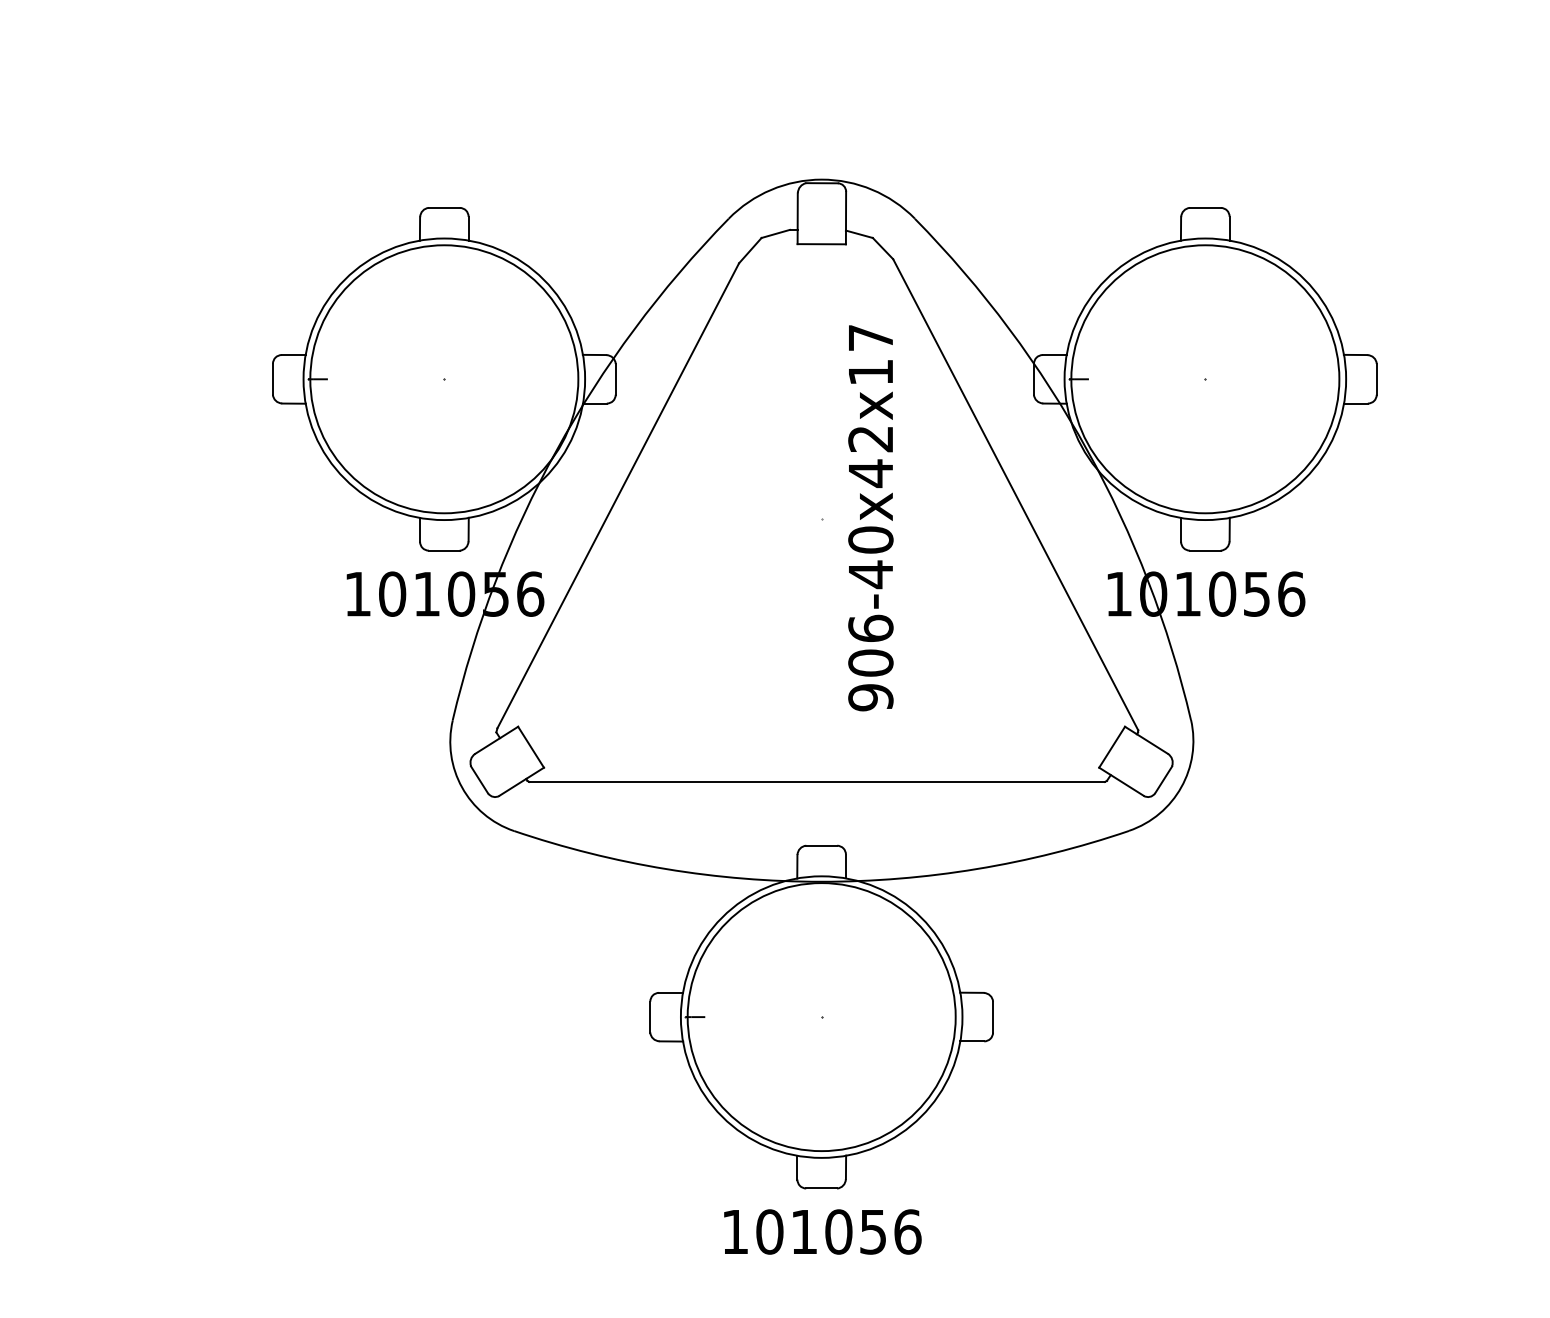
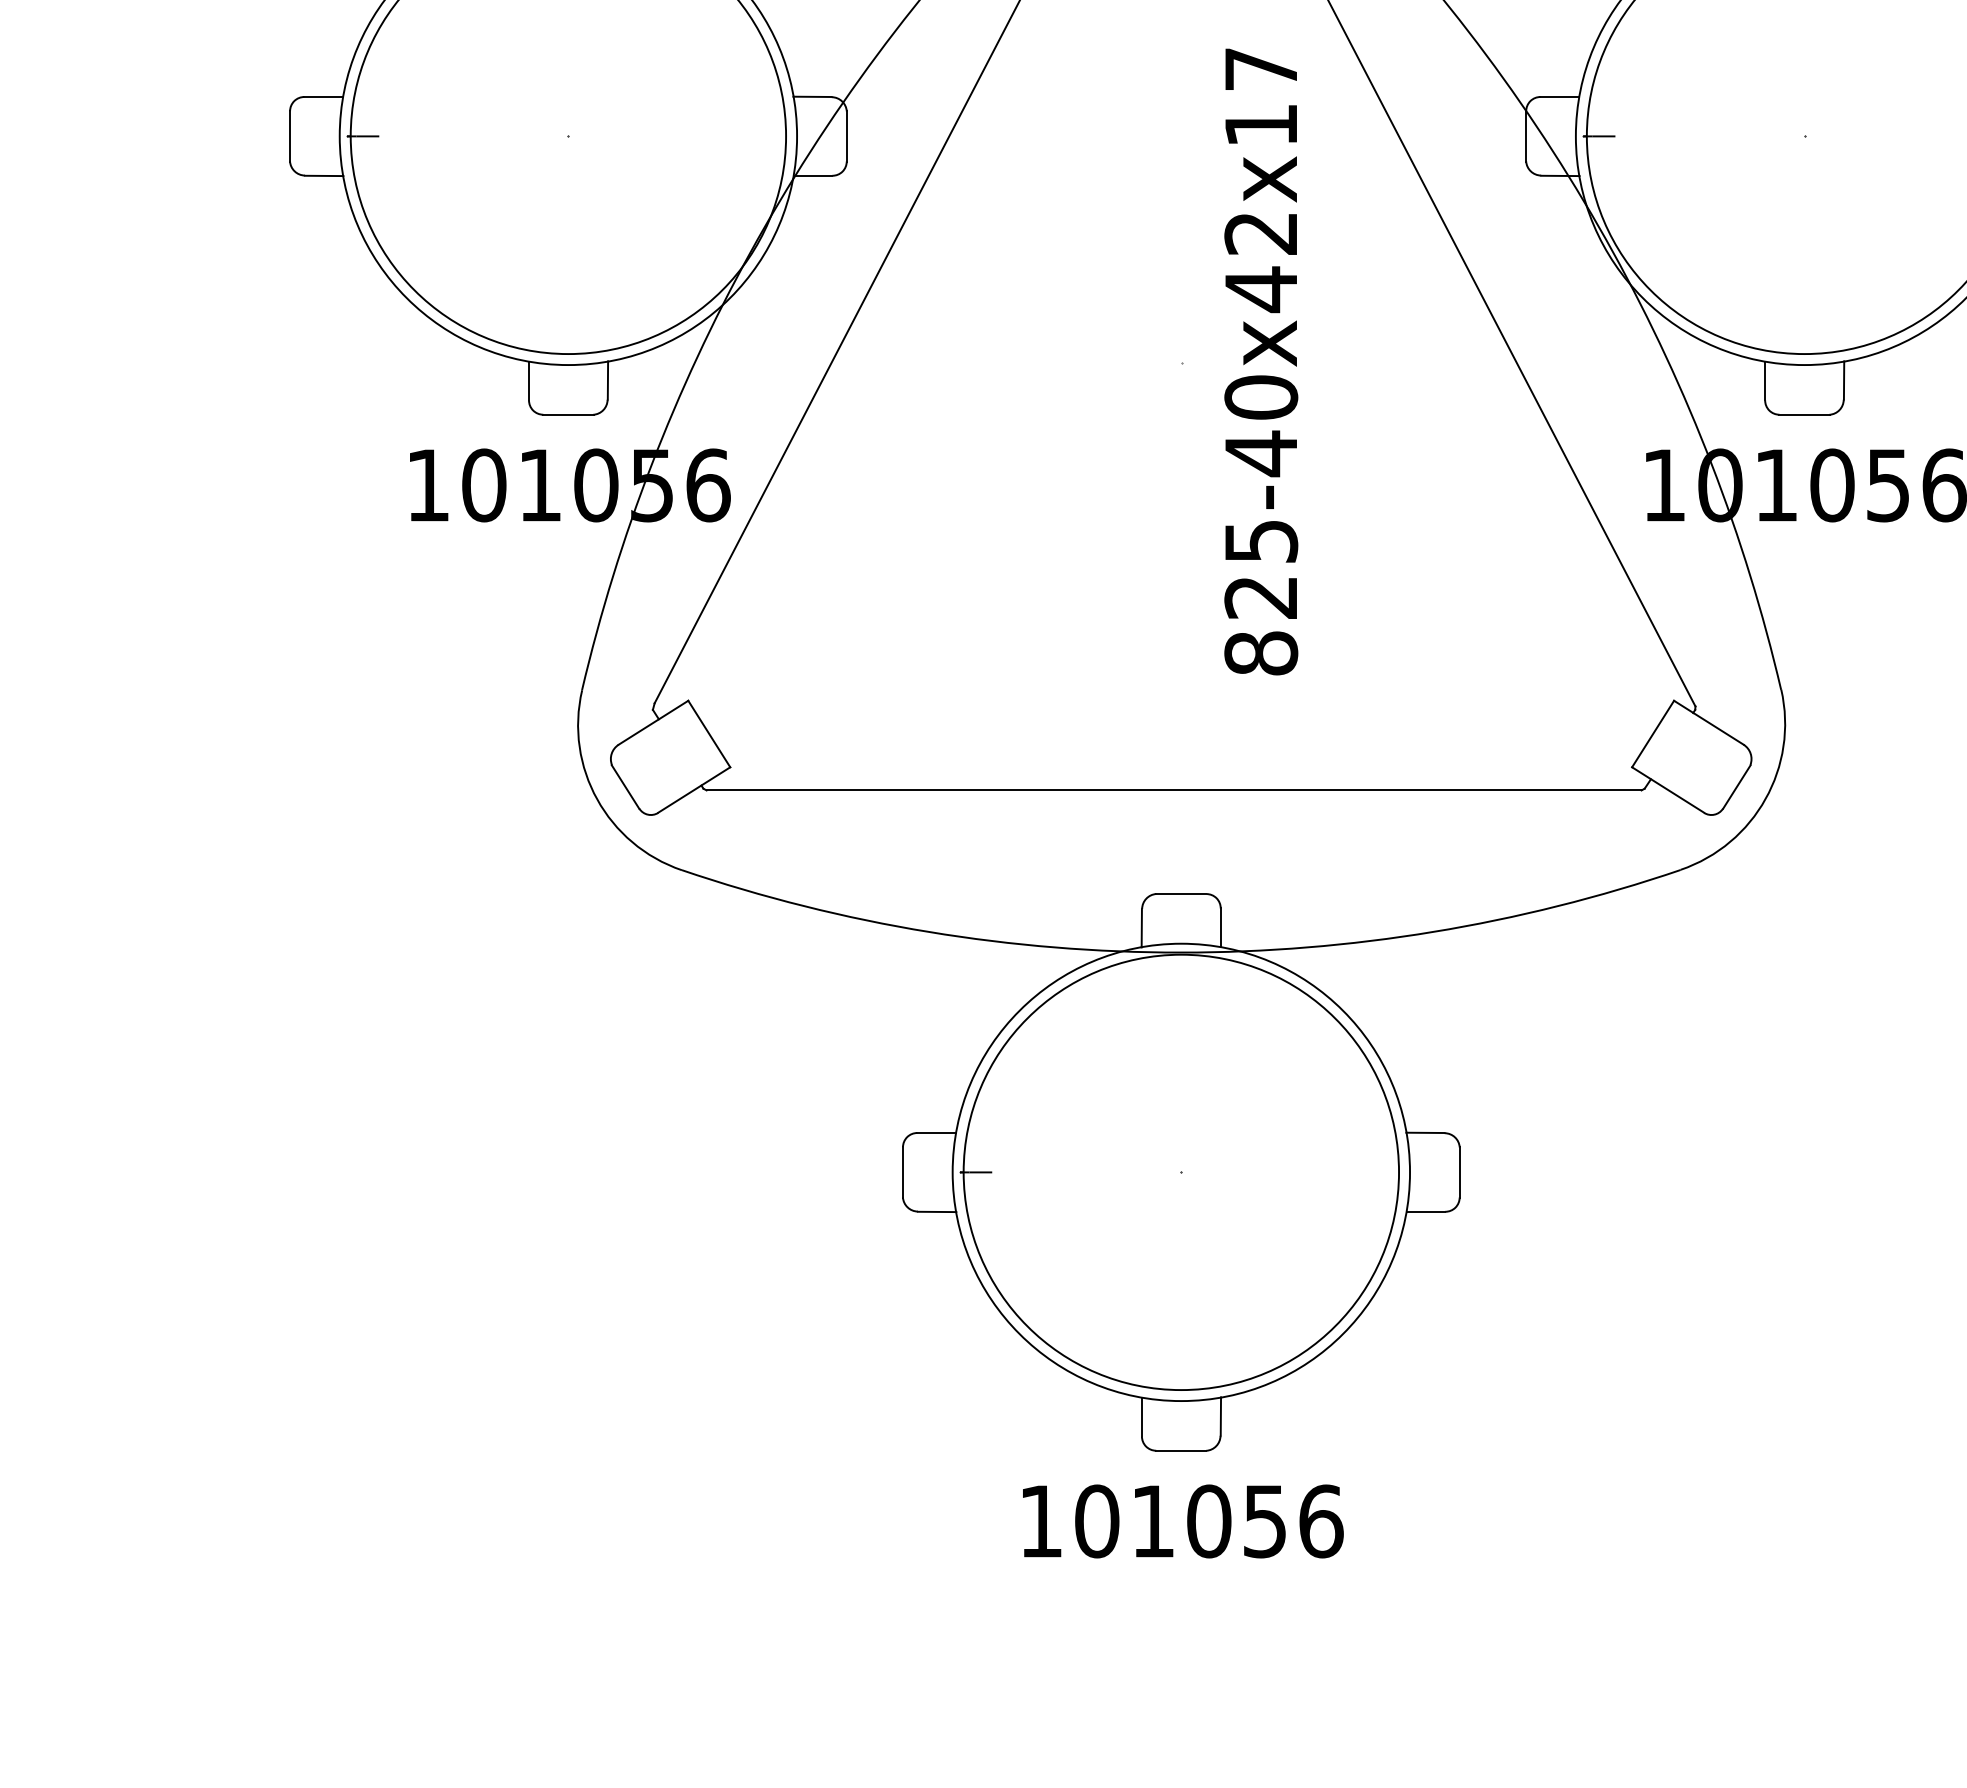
text: (870, 662) -> (1260, 596), 906-40x42x17 -> 825-40x42x17

